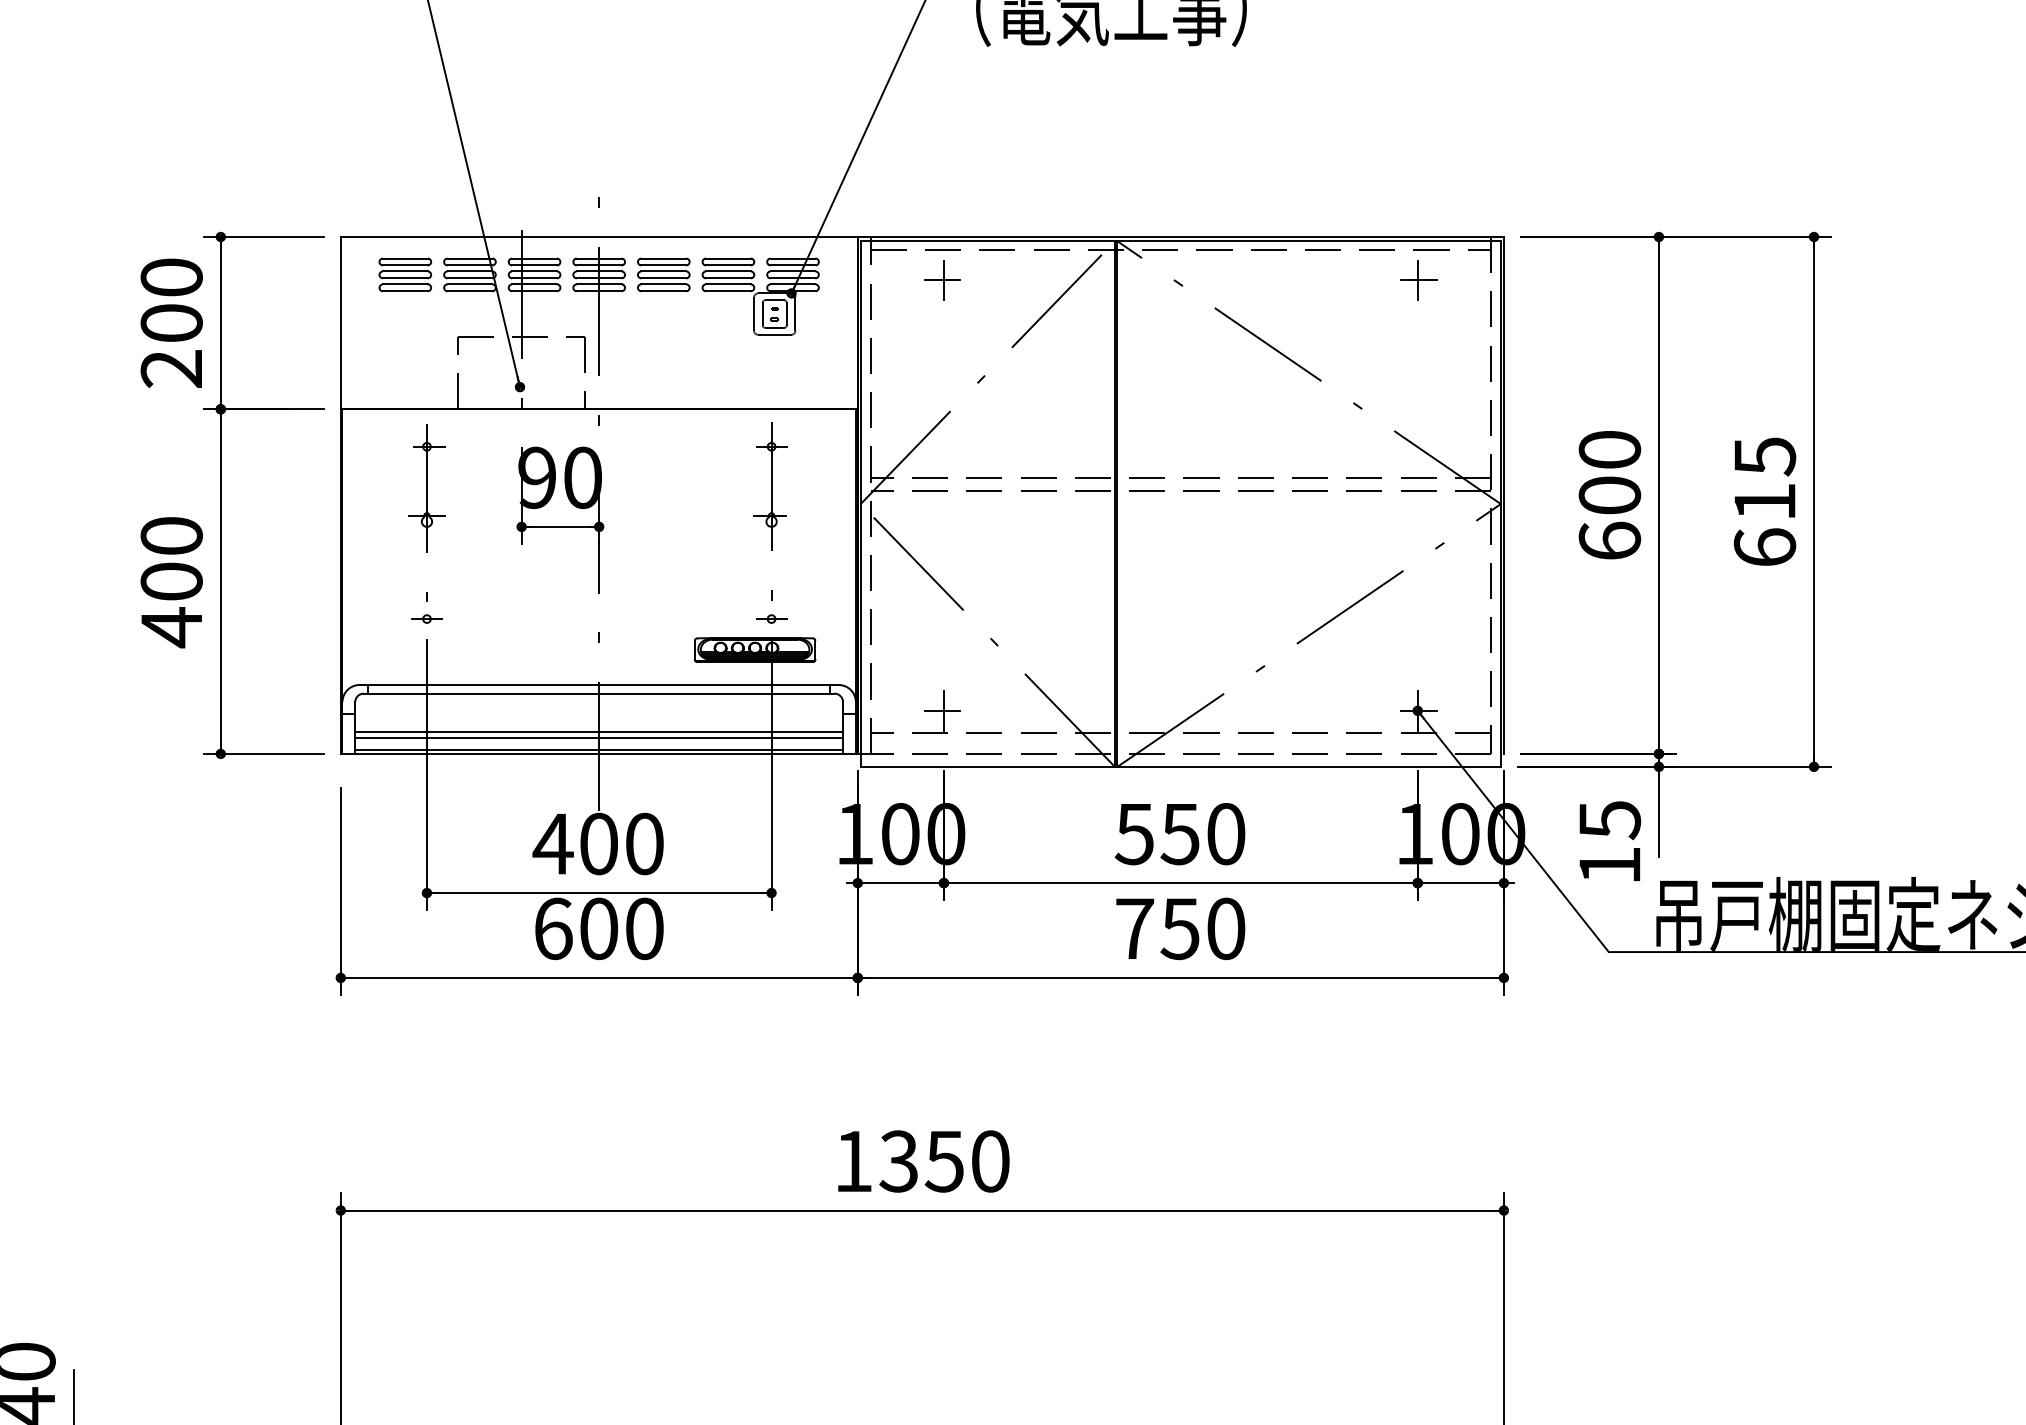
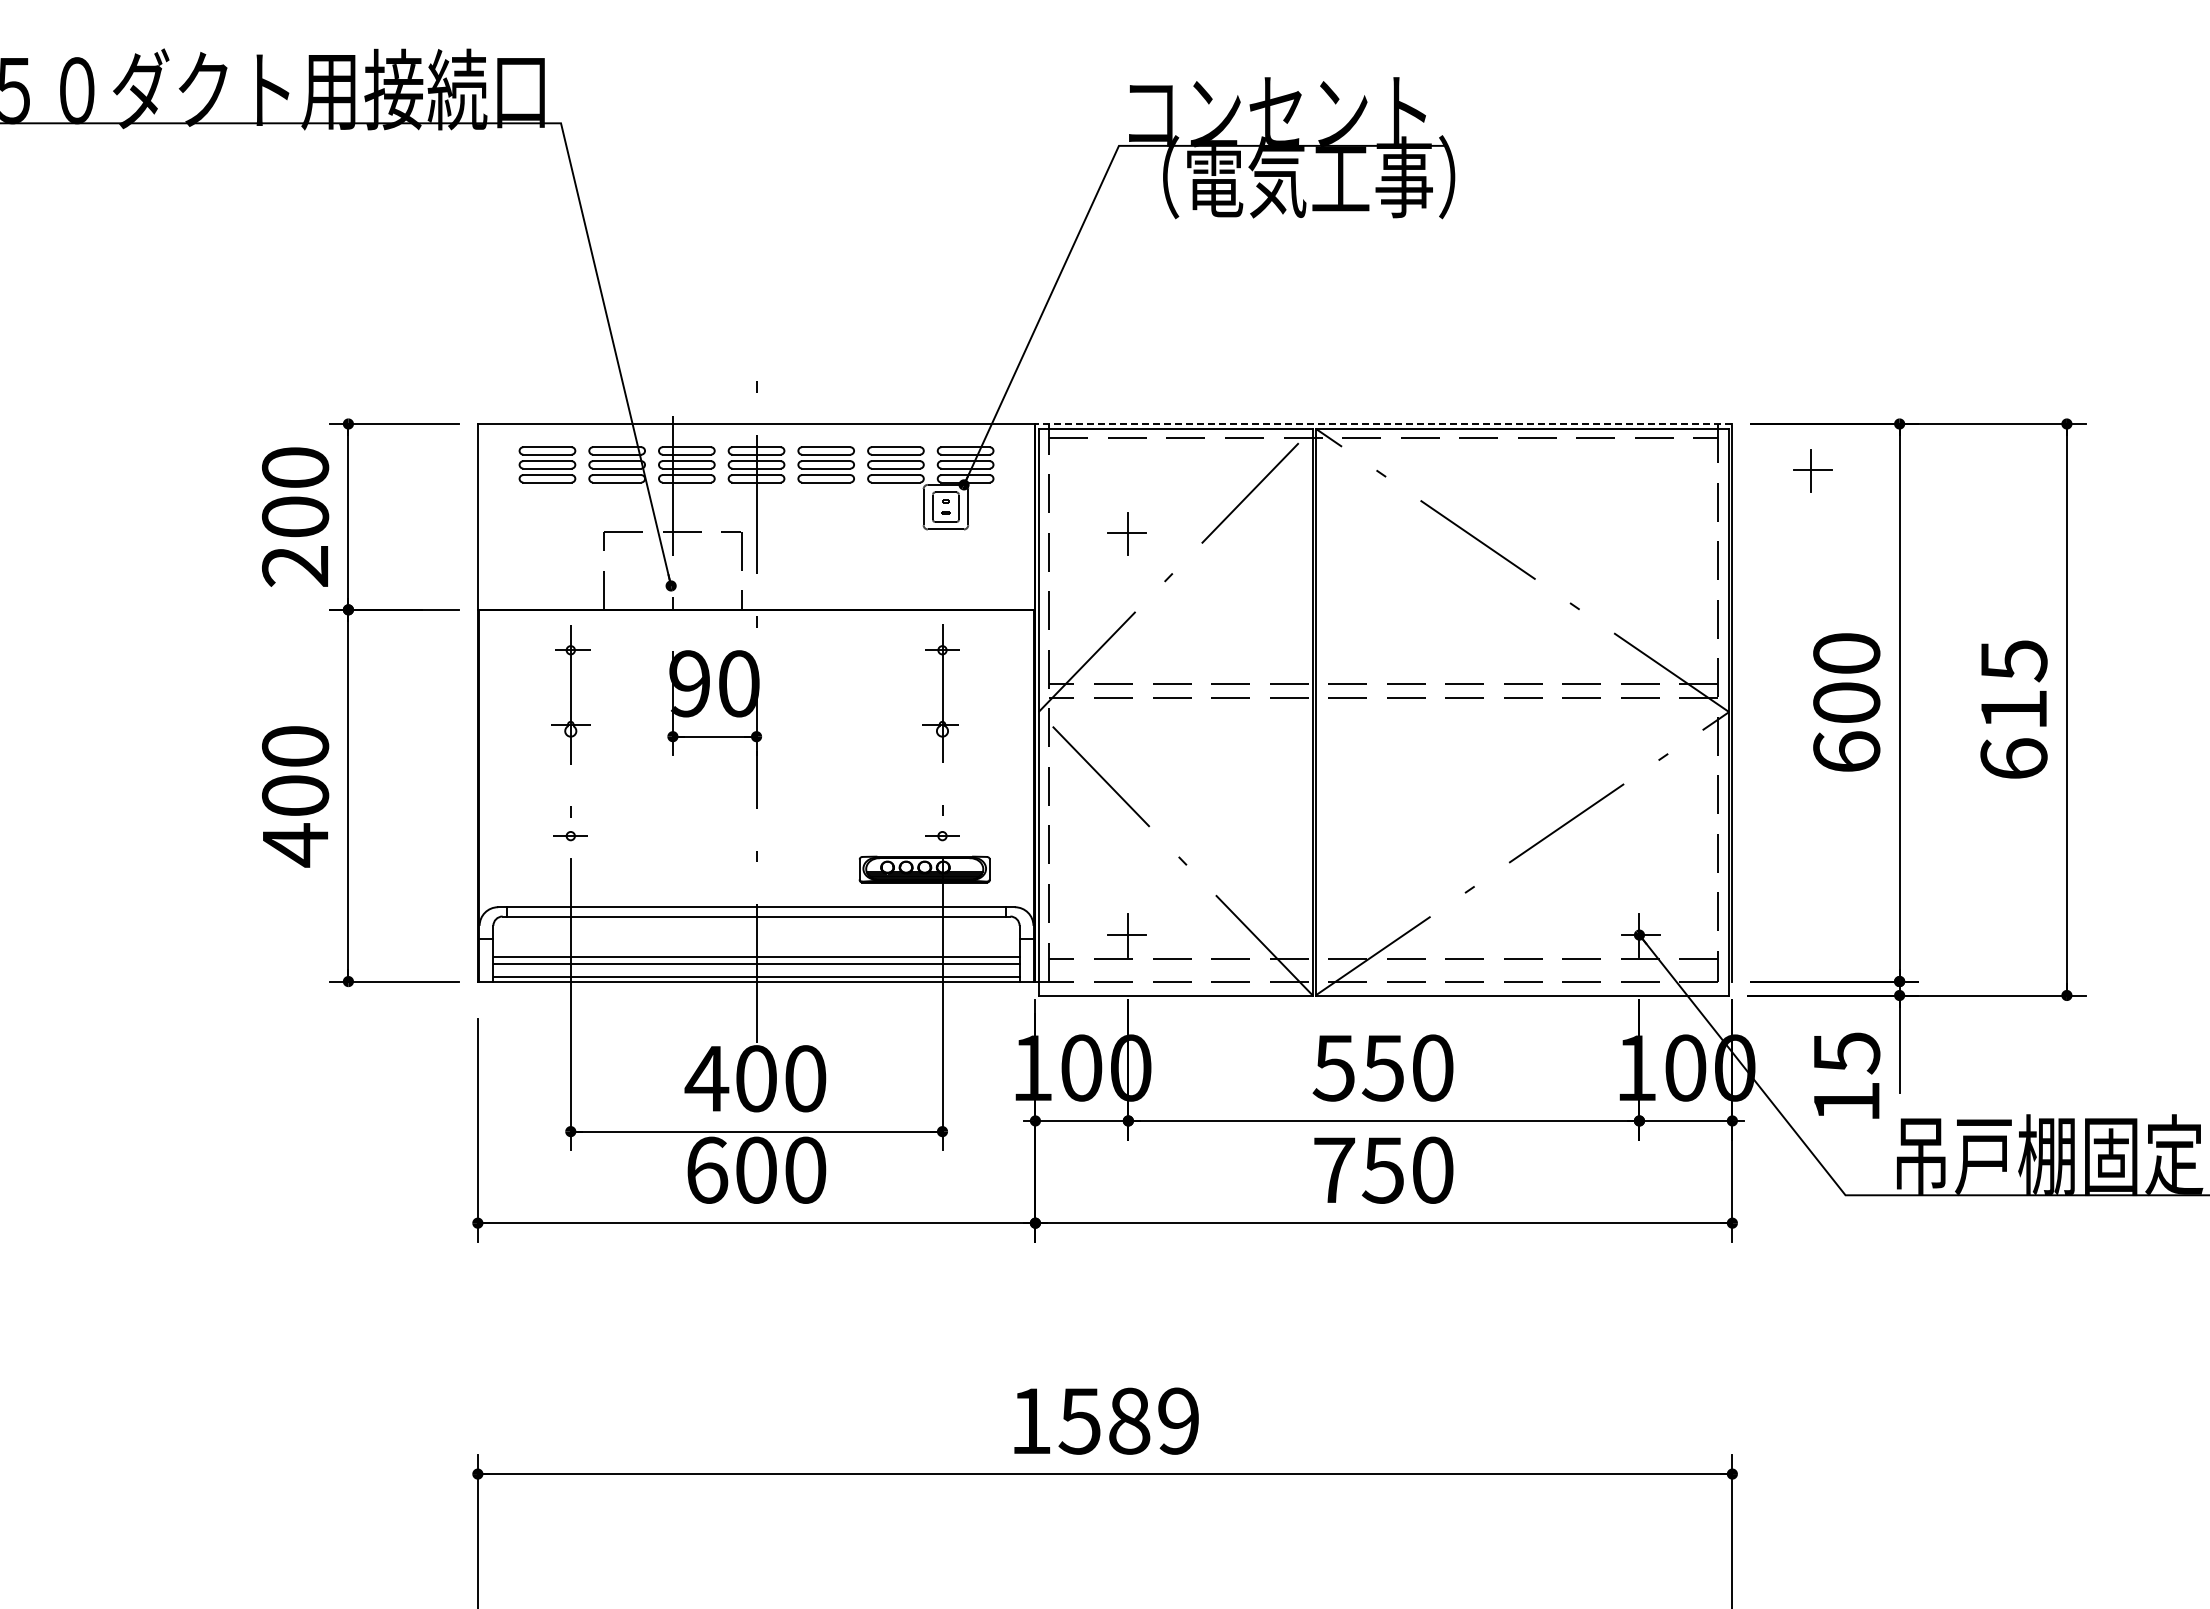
line: (1180, 237) -> (1383, 424), solid -> dashed
part: (942, 280) -> (1126, 533), moved
part: (1418, 280) -> (1812, 470), moved
text: (944, 1160) -> (1128, 1420), 1350 -> 1589

